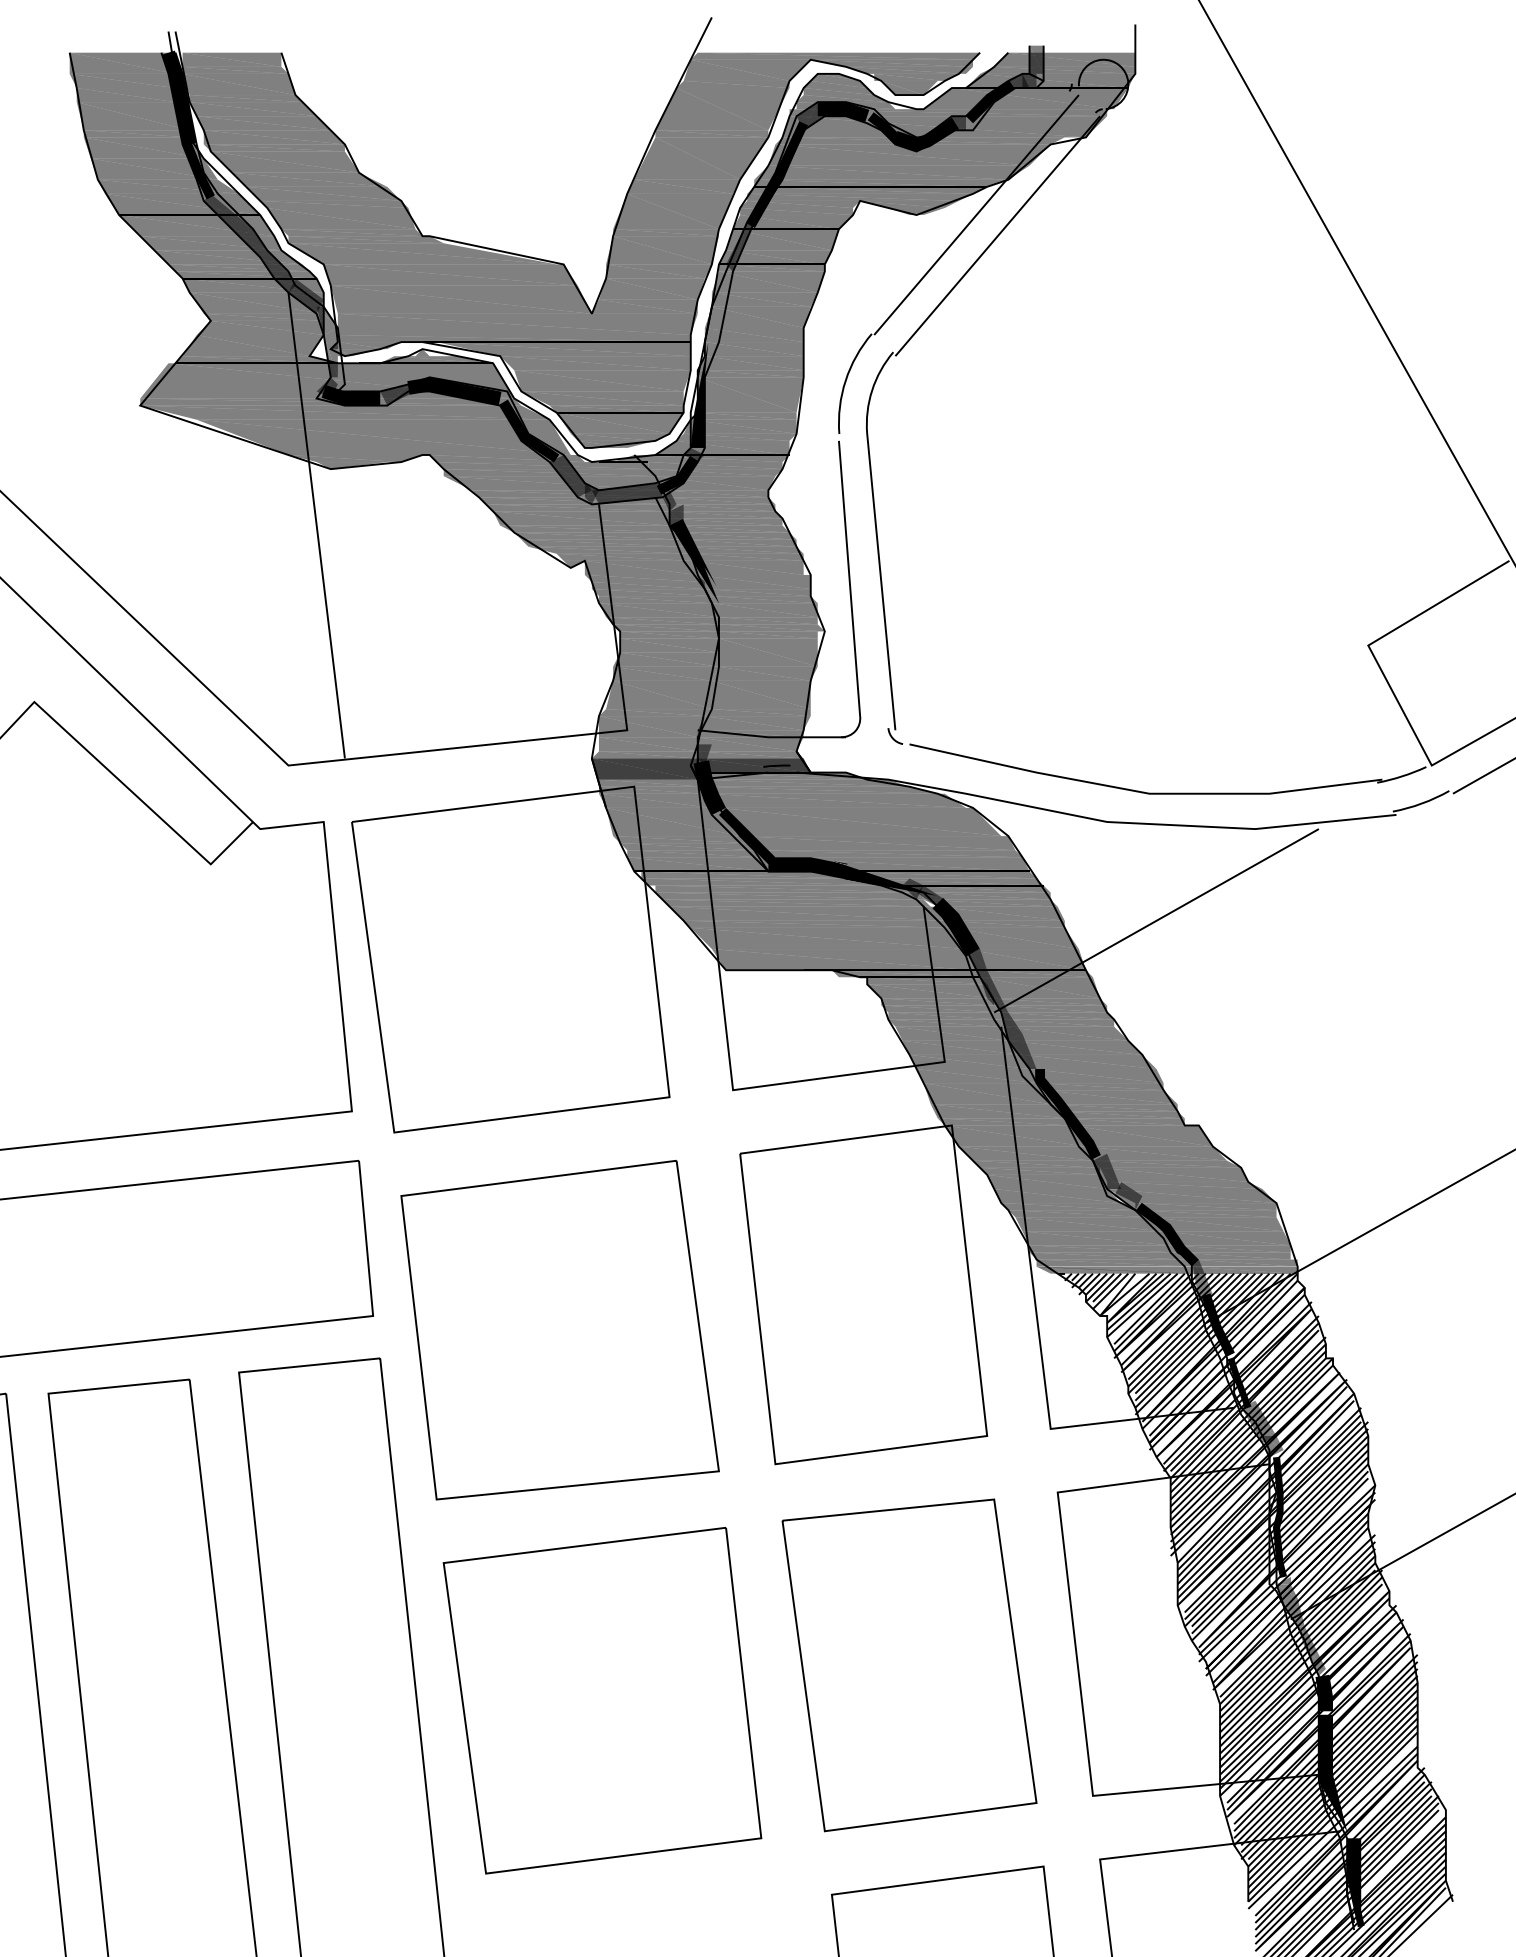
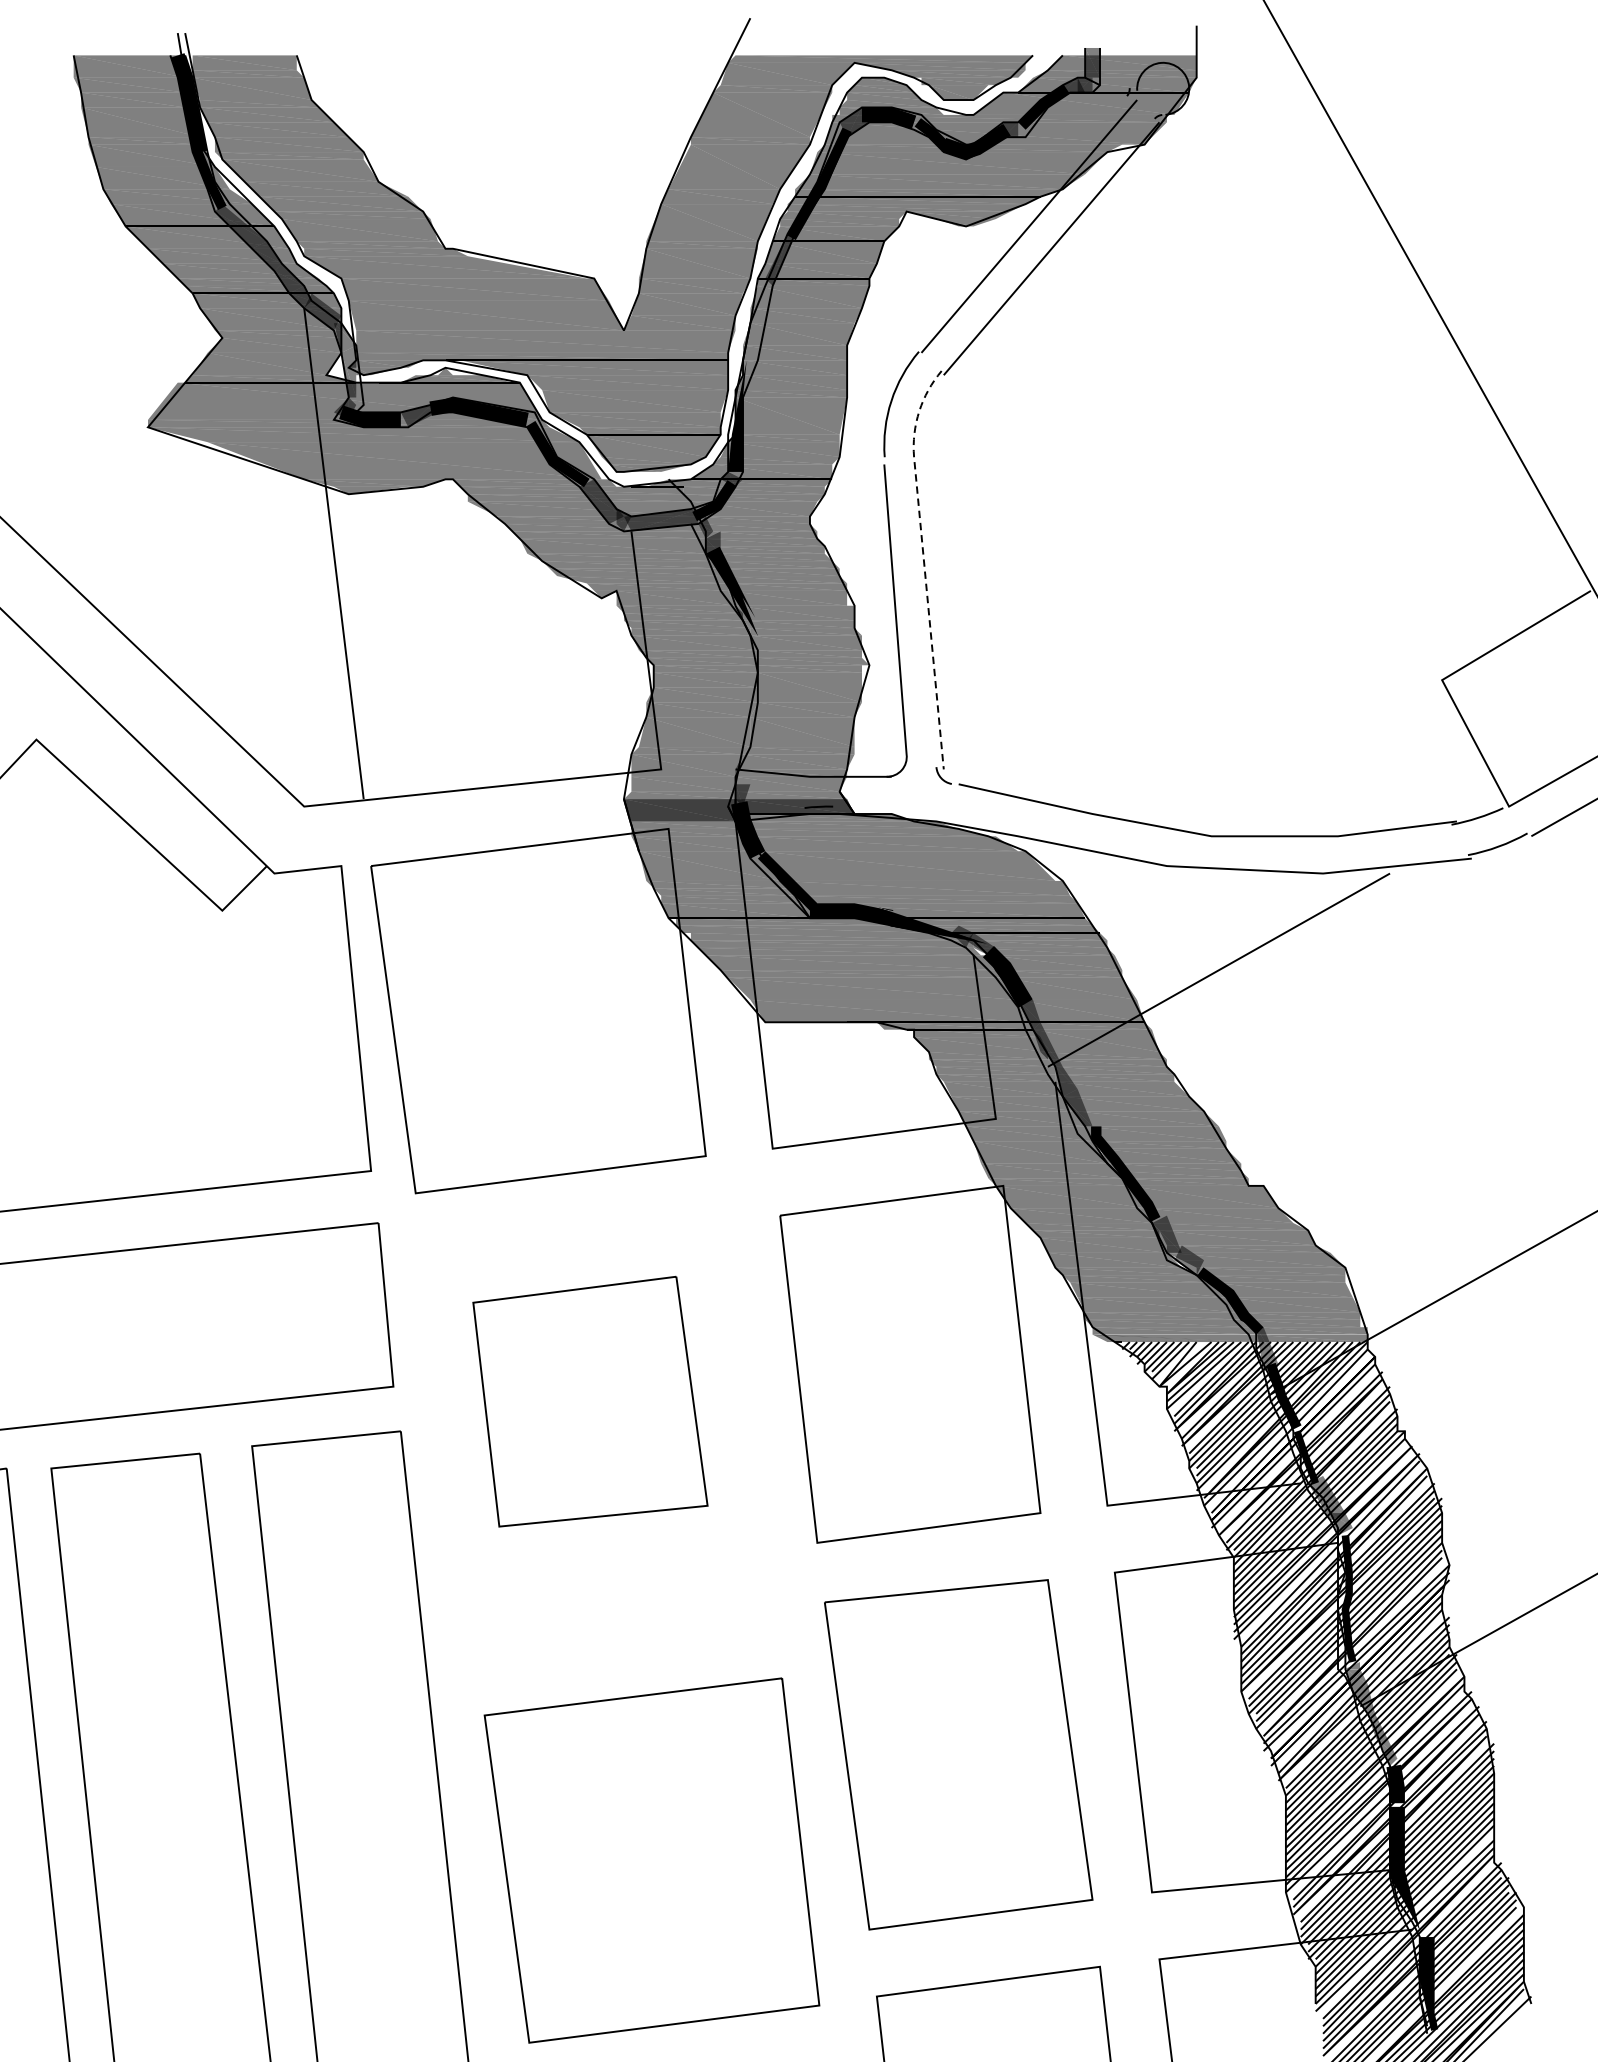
line: (876, 528) -> (923, 556), solid -> dashed
part: (559, 1330) -> (589, 1401), size x0.7
part: (602, 1700) -> (651, 1860), moved

